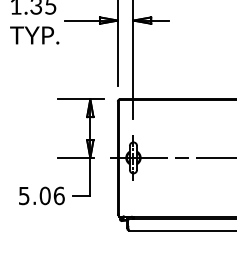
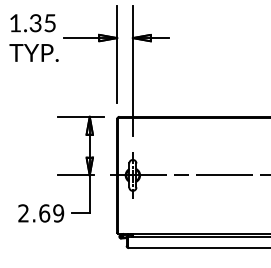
text: (42, 196) -> (41, 213), 5.06 -> 2.69

